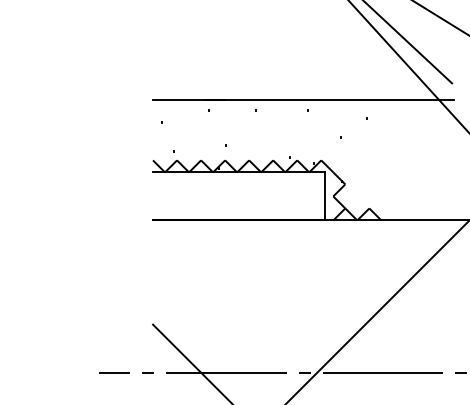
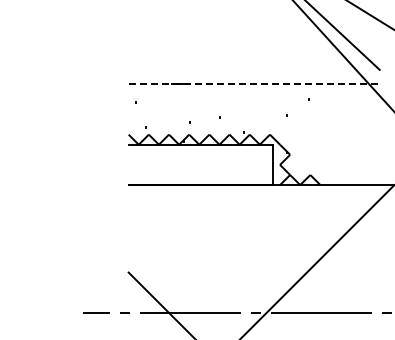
line: (304, 100) -> (255, 84), solid -> dashed

